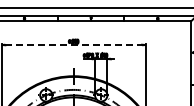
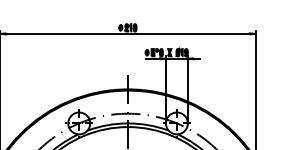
line: (74, 45) -> (129, 34), dashed -> solid

